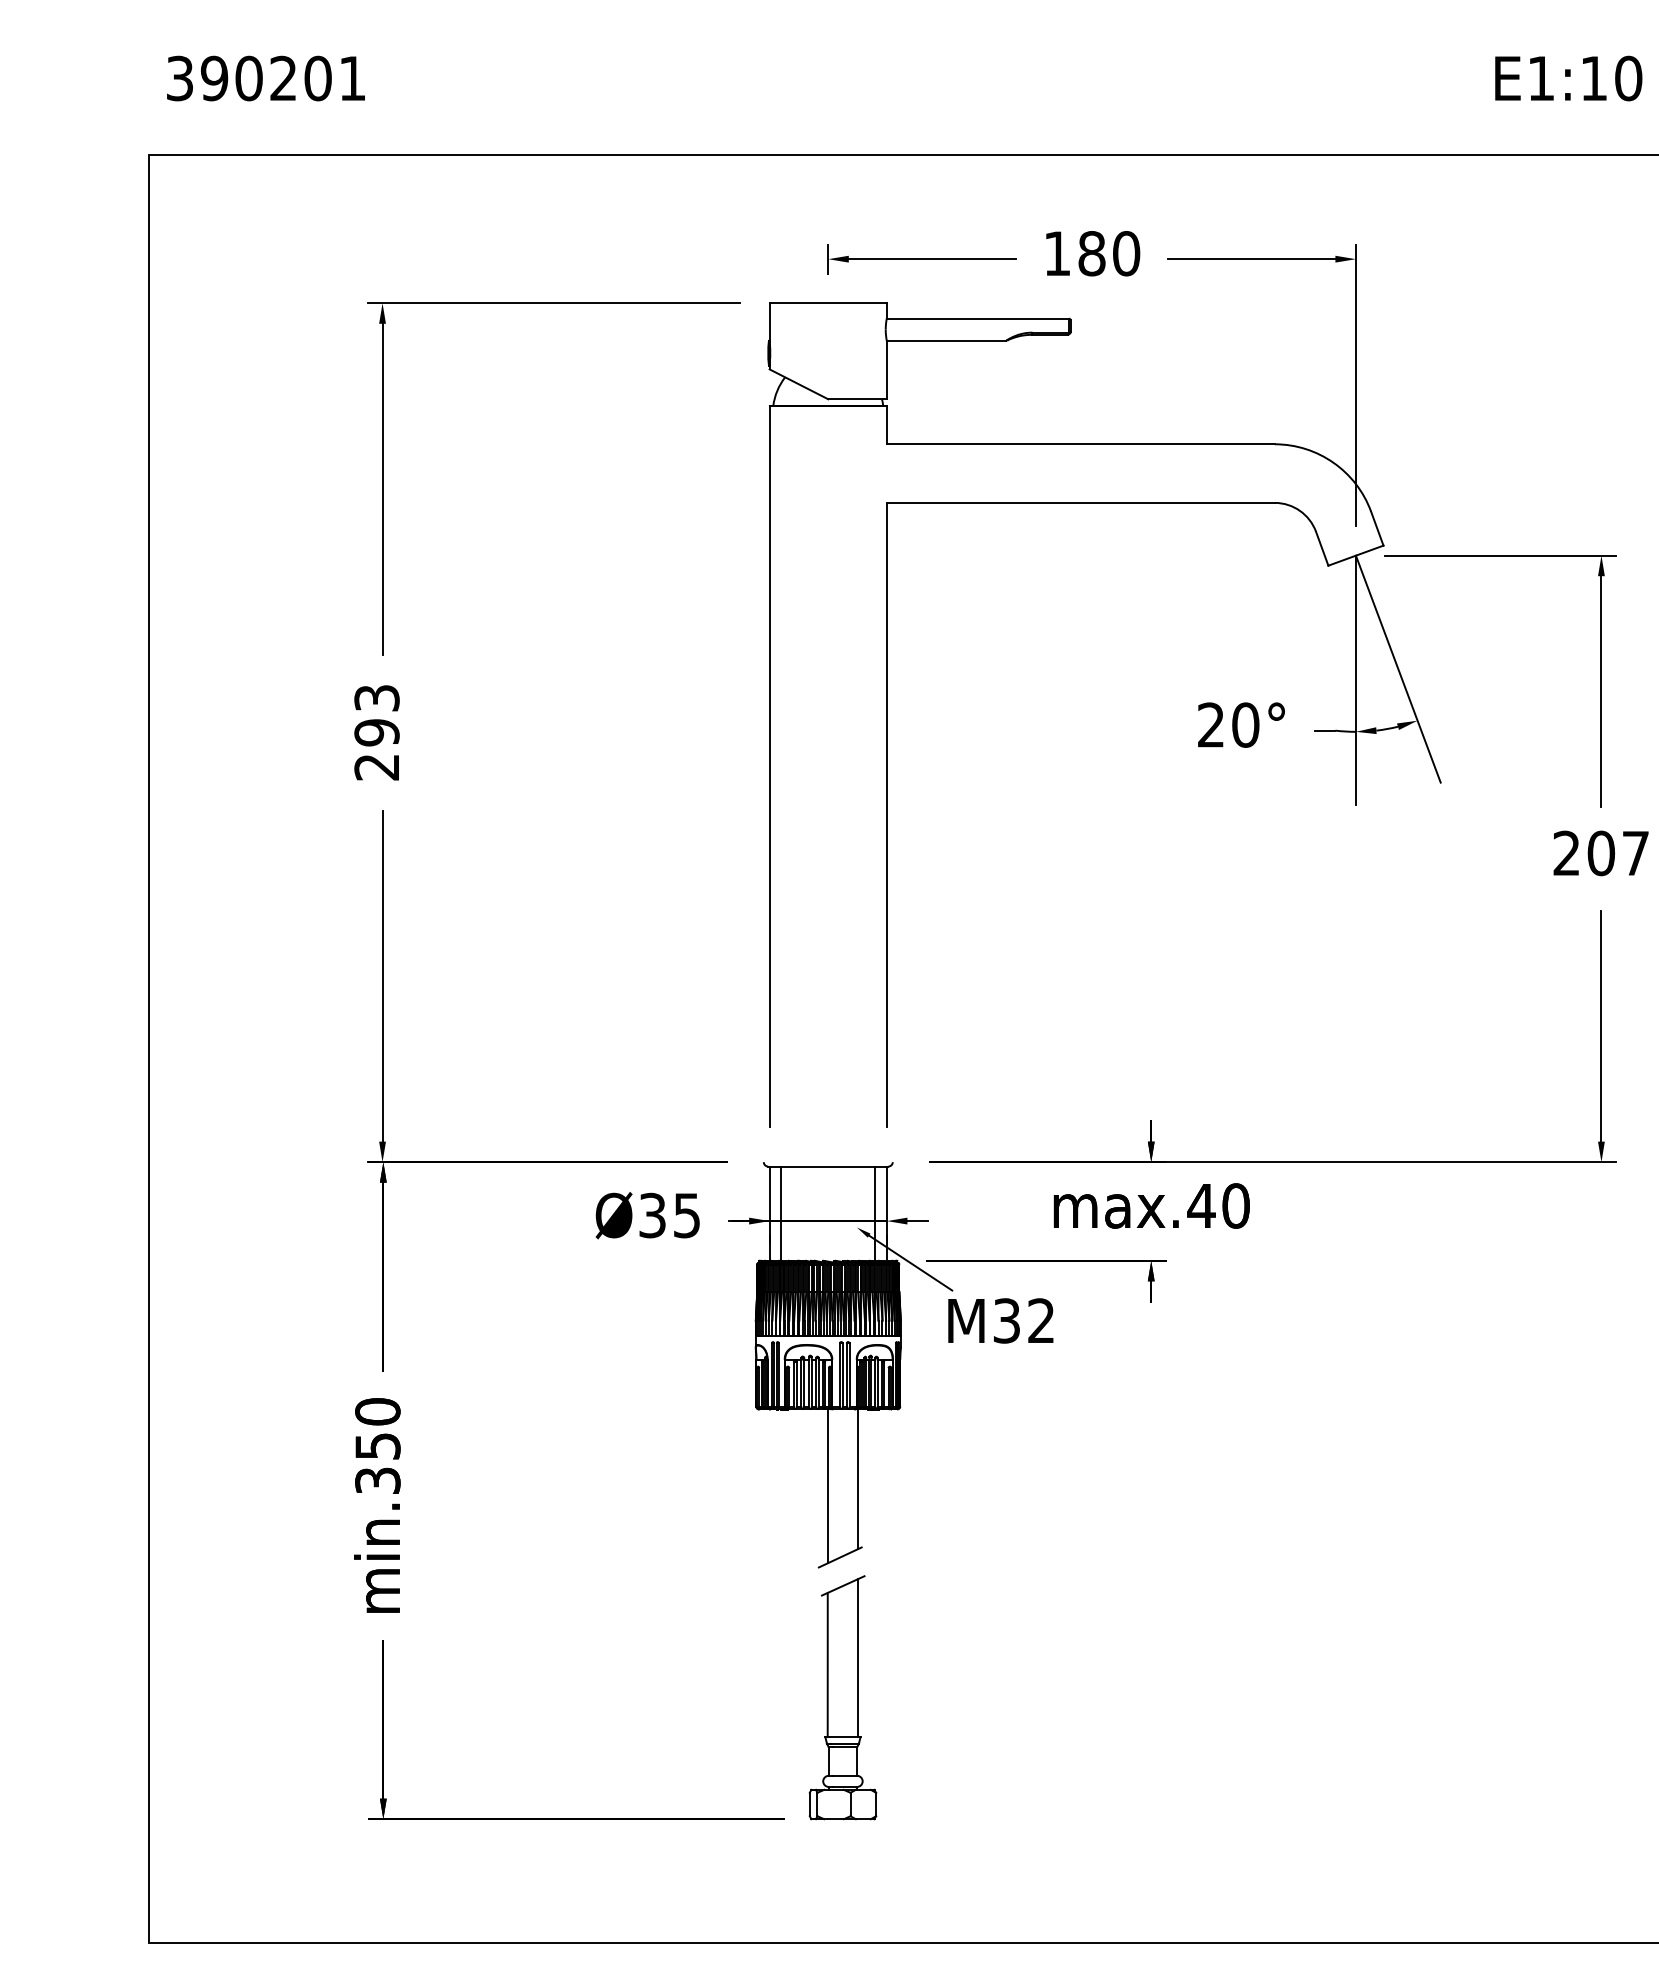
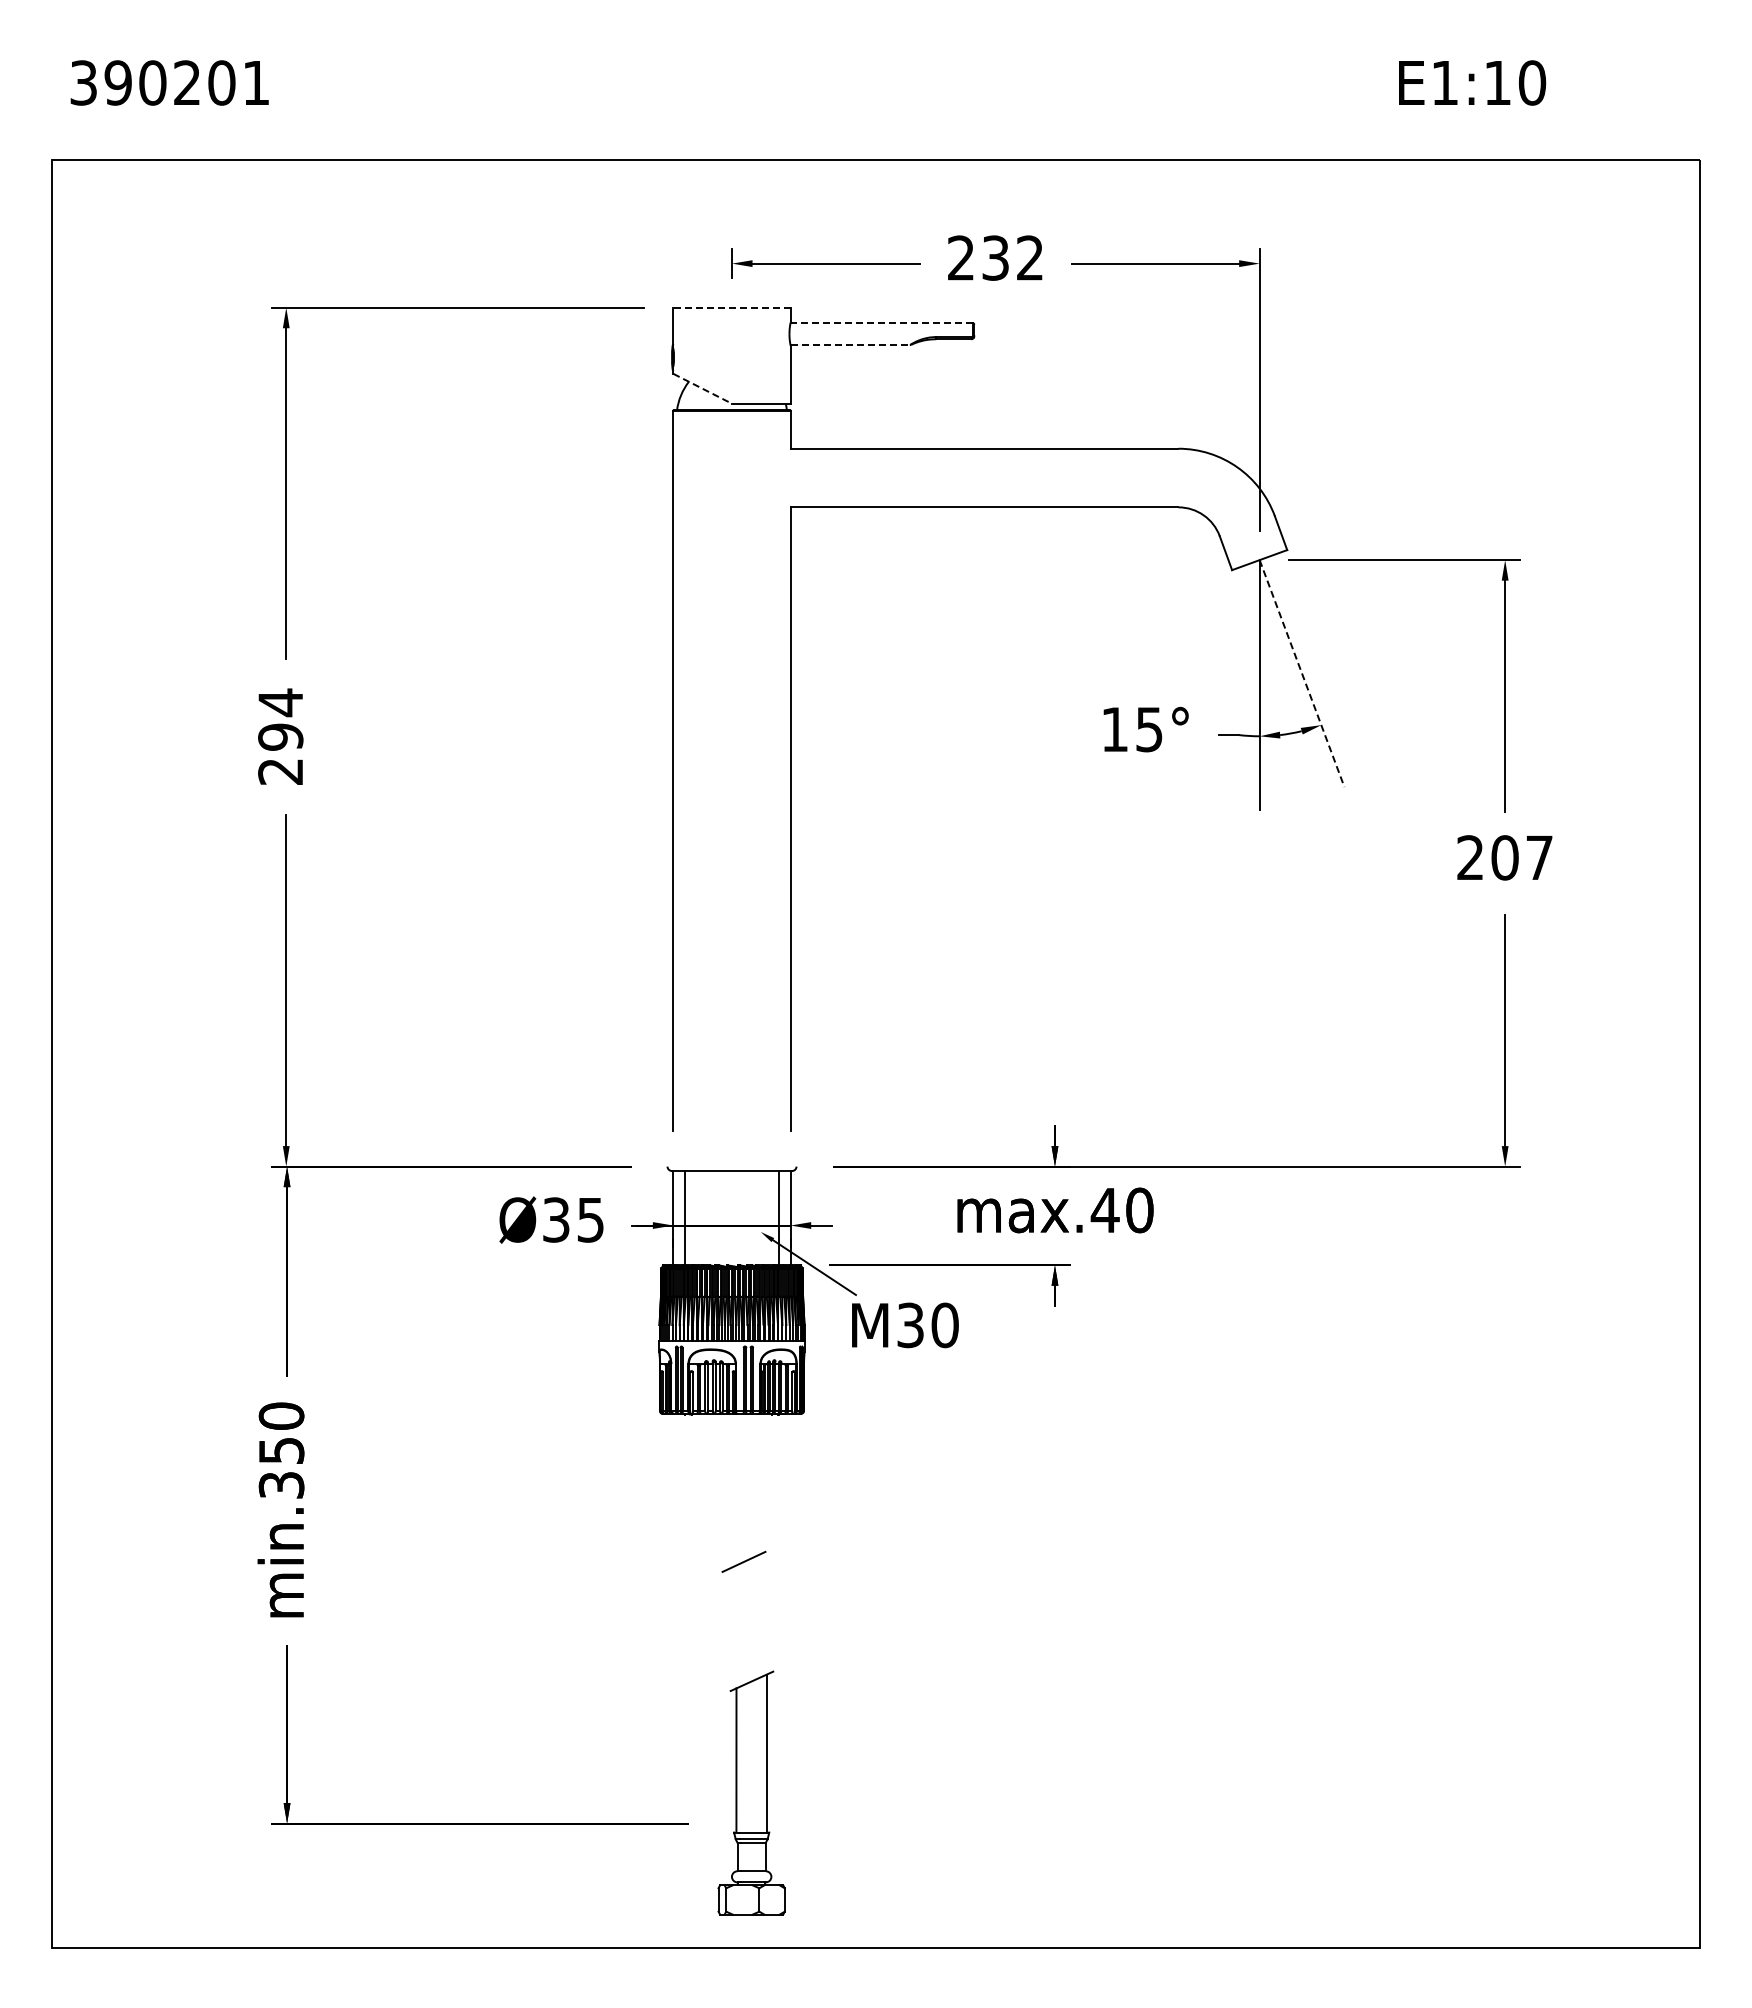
text: (1091, 253) -> (995, 257), 180 -> 232
line: (828, 303) -> (732, 307), solid -> dashed
line: (977, 319) -> (881, 323), solid -> dashed
line: (946, 341) -> (850, 345), solid -> dashed
line: (798, 384) -> (702, 388), solid -> dashed
line: (1398, 670) -> (1302, 674), solid -> dashed
text: (376, 698) -> (280, 702), 293 -> 294
text: (1228, 725) -> (1132, 729), 20° -> 15°
text: (1040, 1321) -> (944, 1325), M32 -> M30
line: (857, 1479) -> (761, 1483), removed
line: (827, 1486) -> (731, 1490), removed
part: (842, 1697) -> (751, 1792), moved

